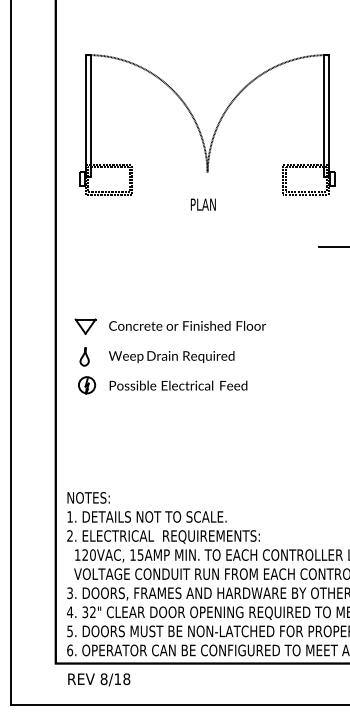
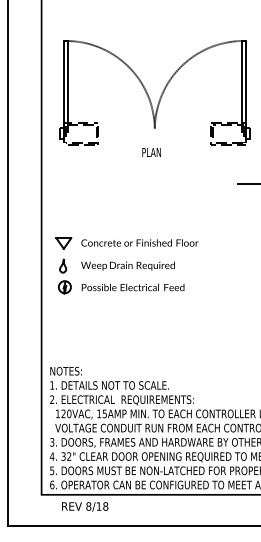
text: (99, 679) -> (85, 506), moved

